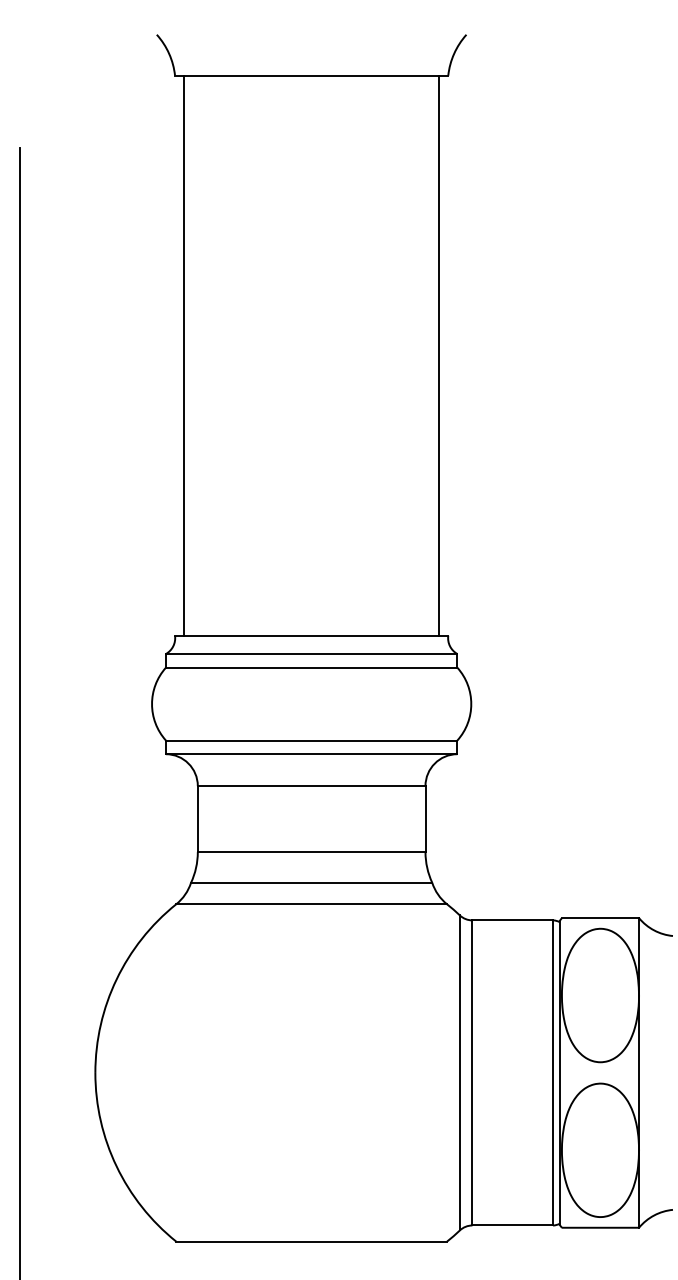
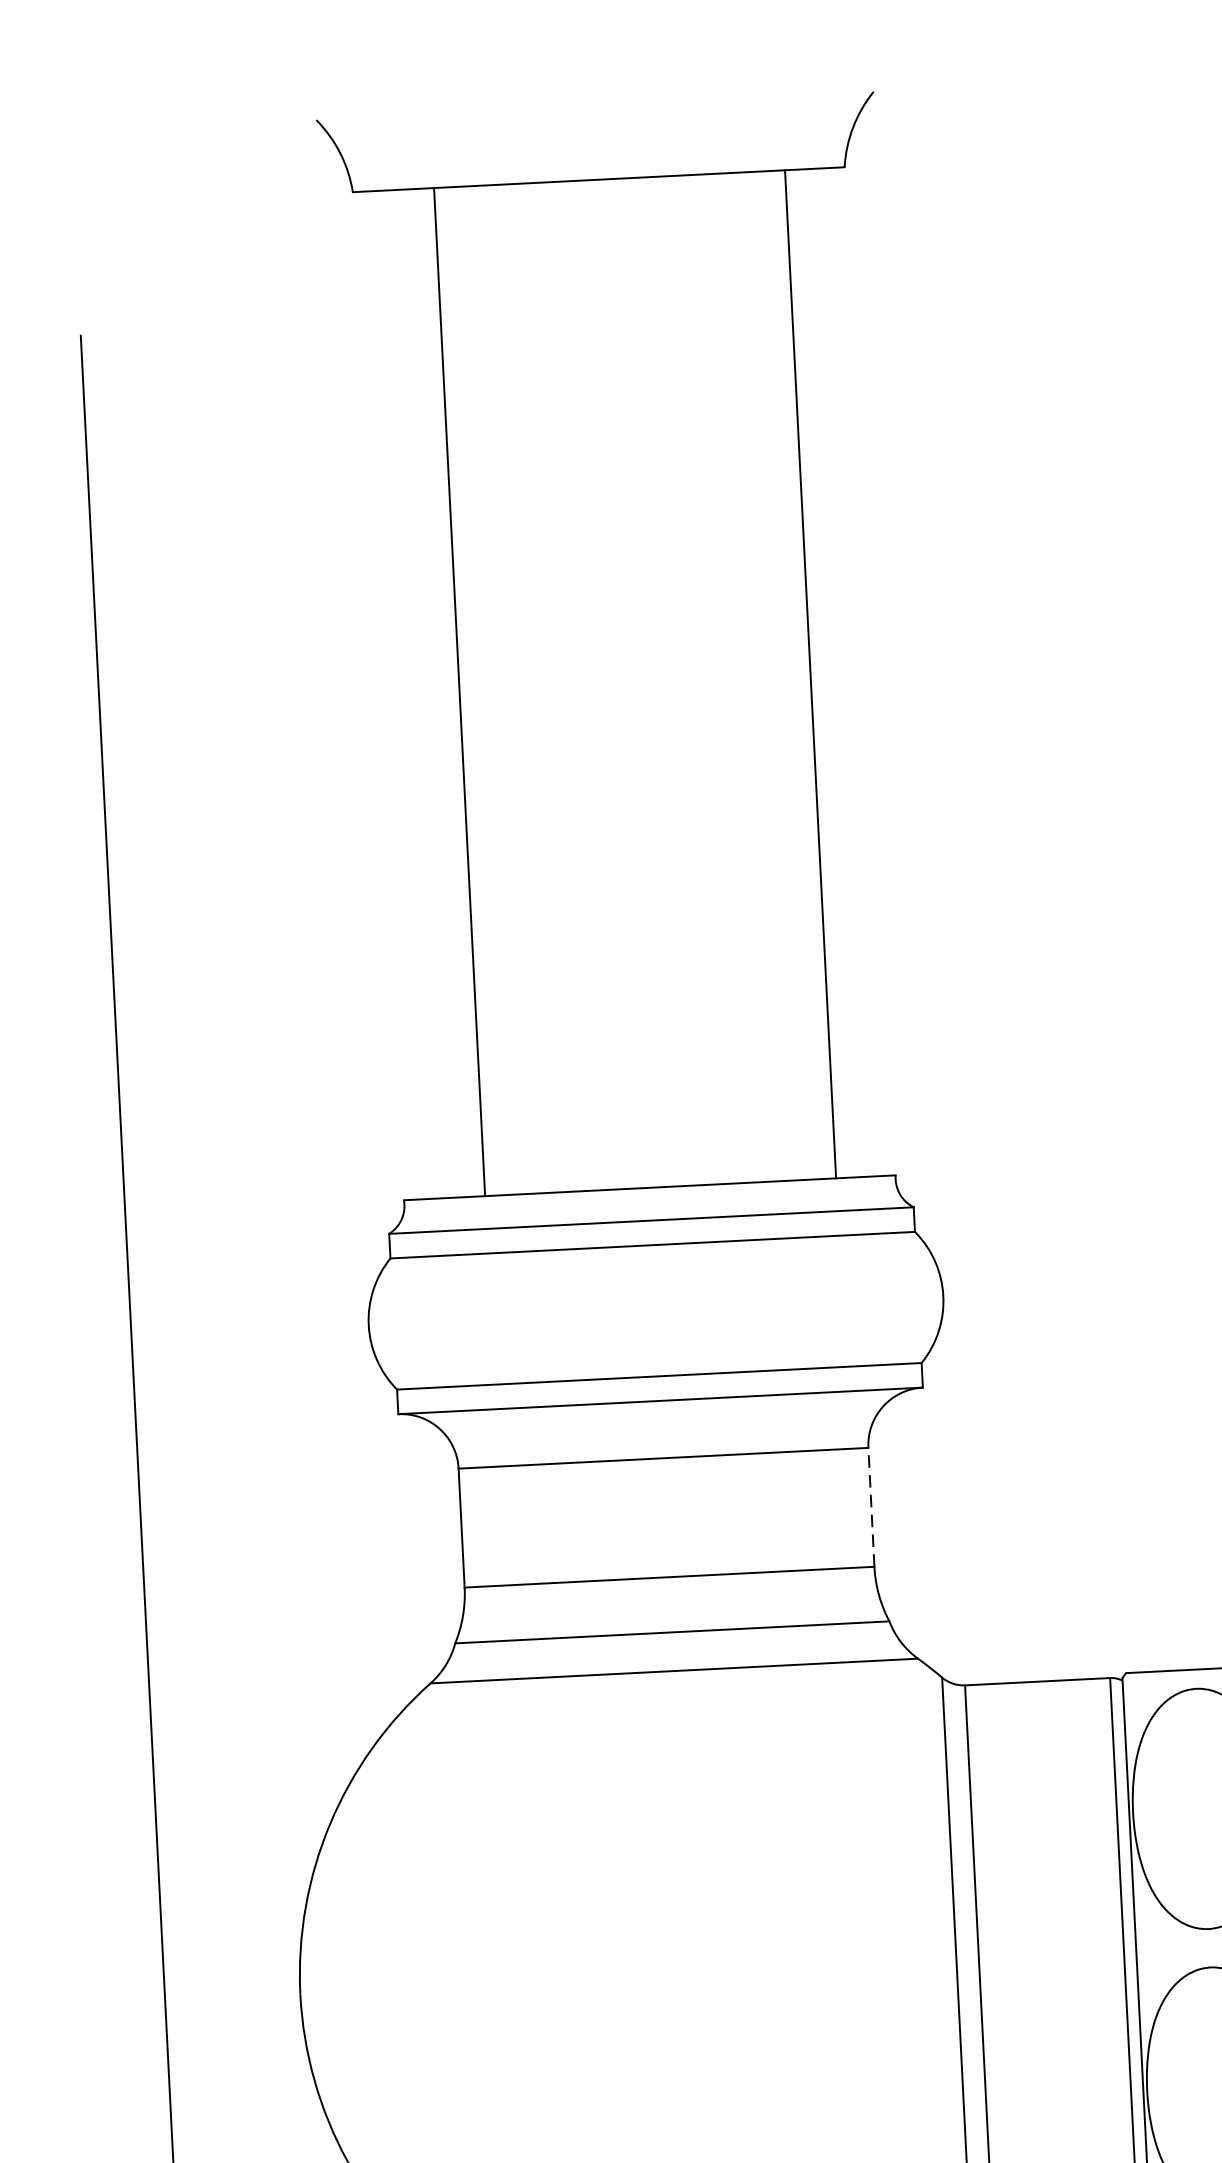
line: (184, 355) -> (460, 691), moved
line: (439, 355) -> (811, 673), moved
line: (425, 818) -> (871, 1506), solid -> dashed

